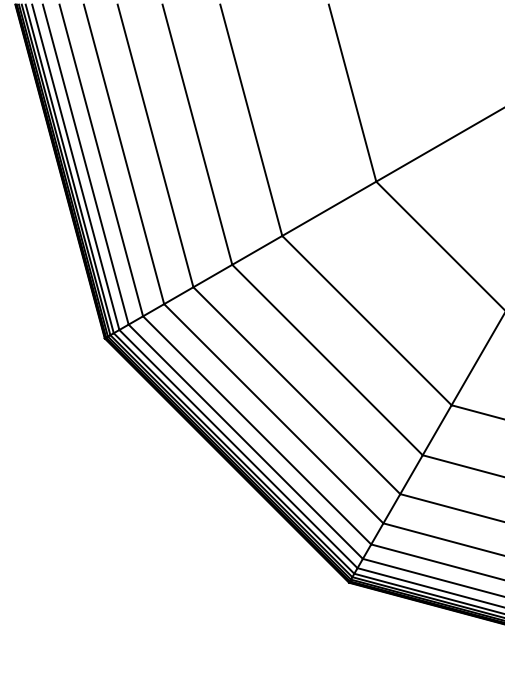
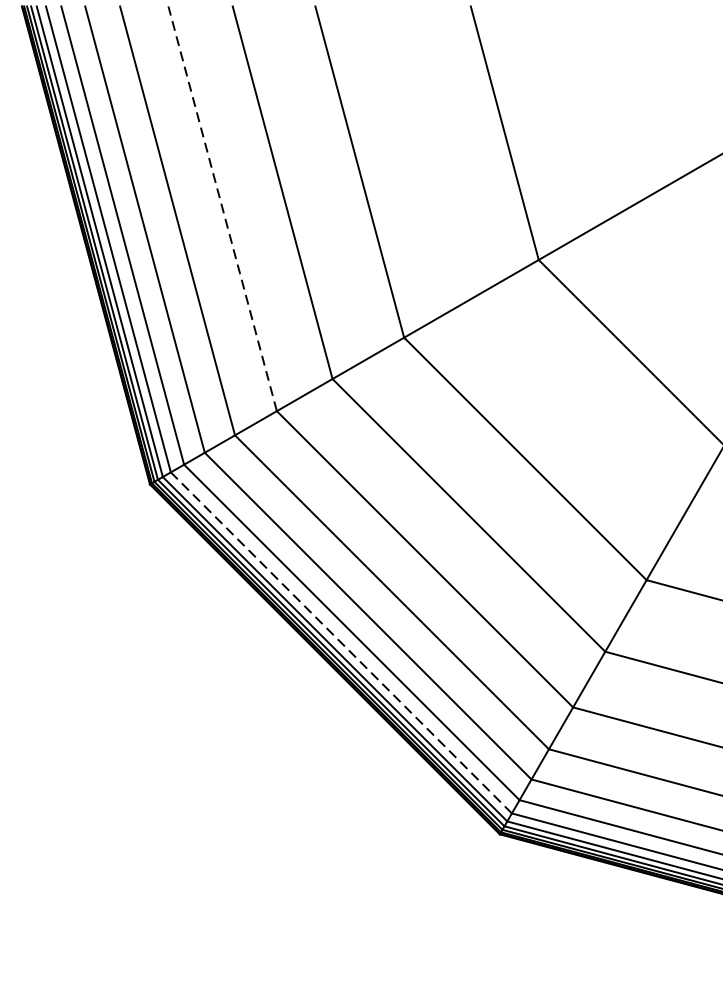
line: (155, 145) -> (222, 208), solid -> dashed
line: (238, 448) -> (341, 642), solid -> dashed

